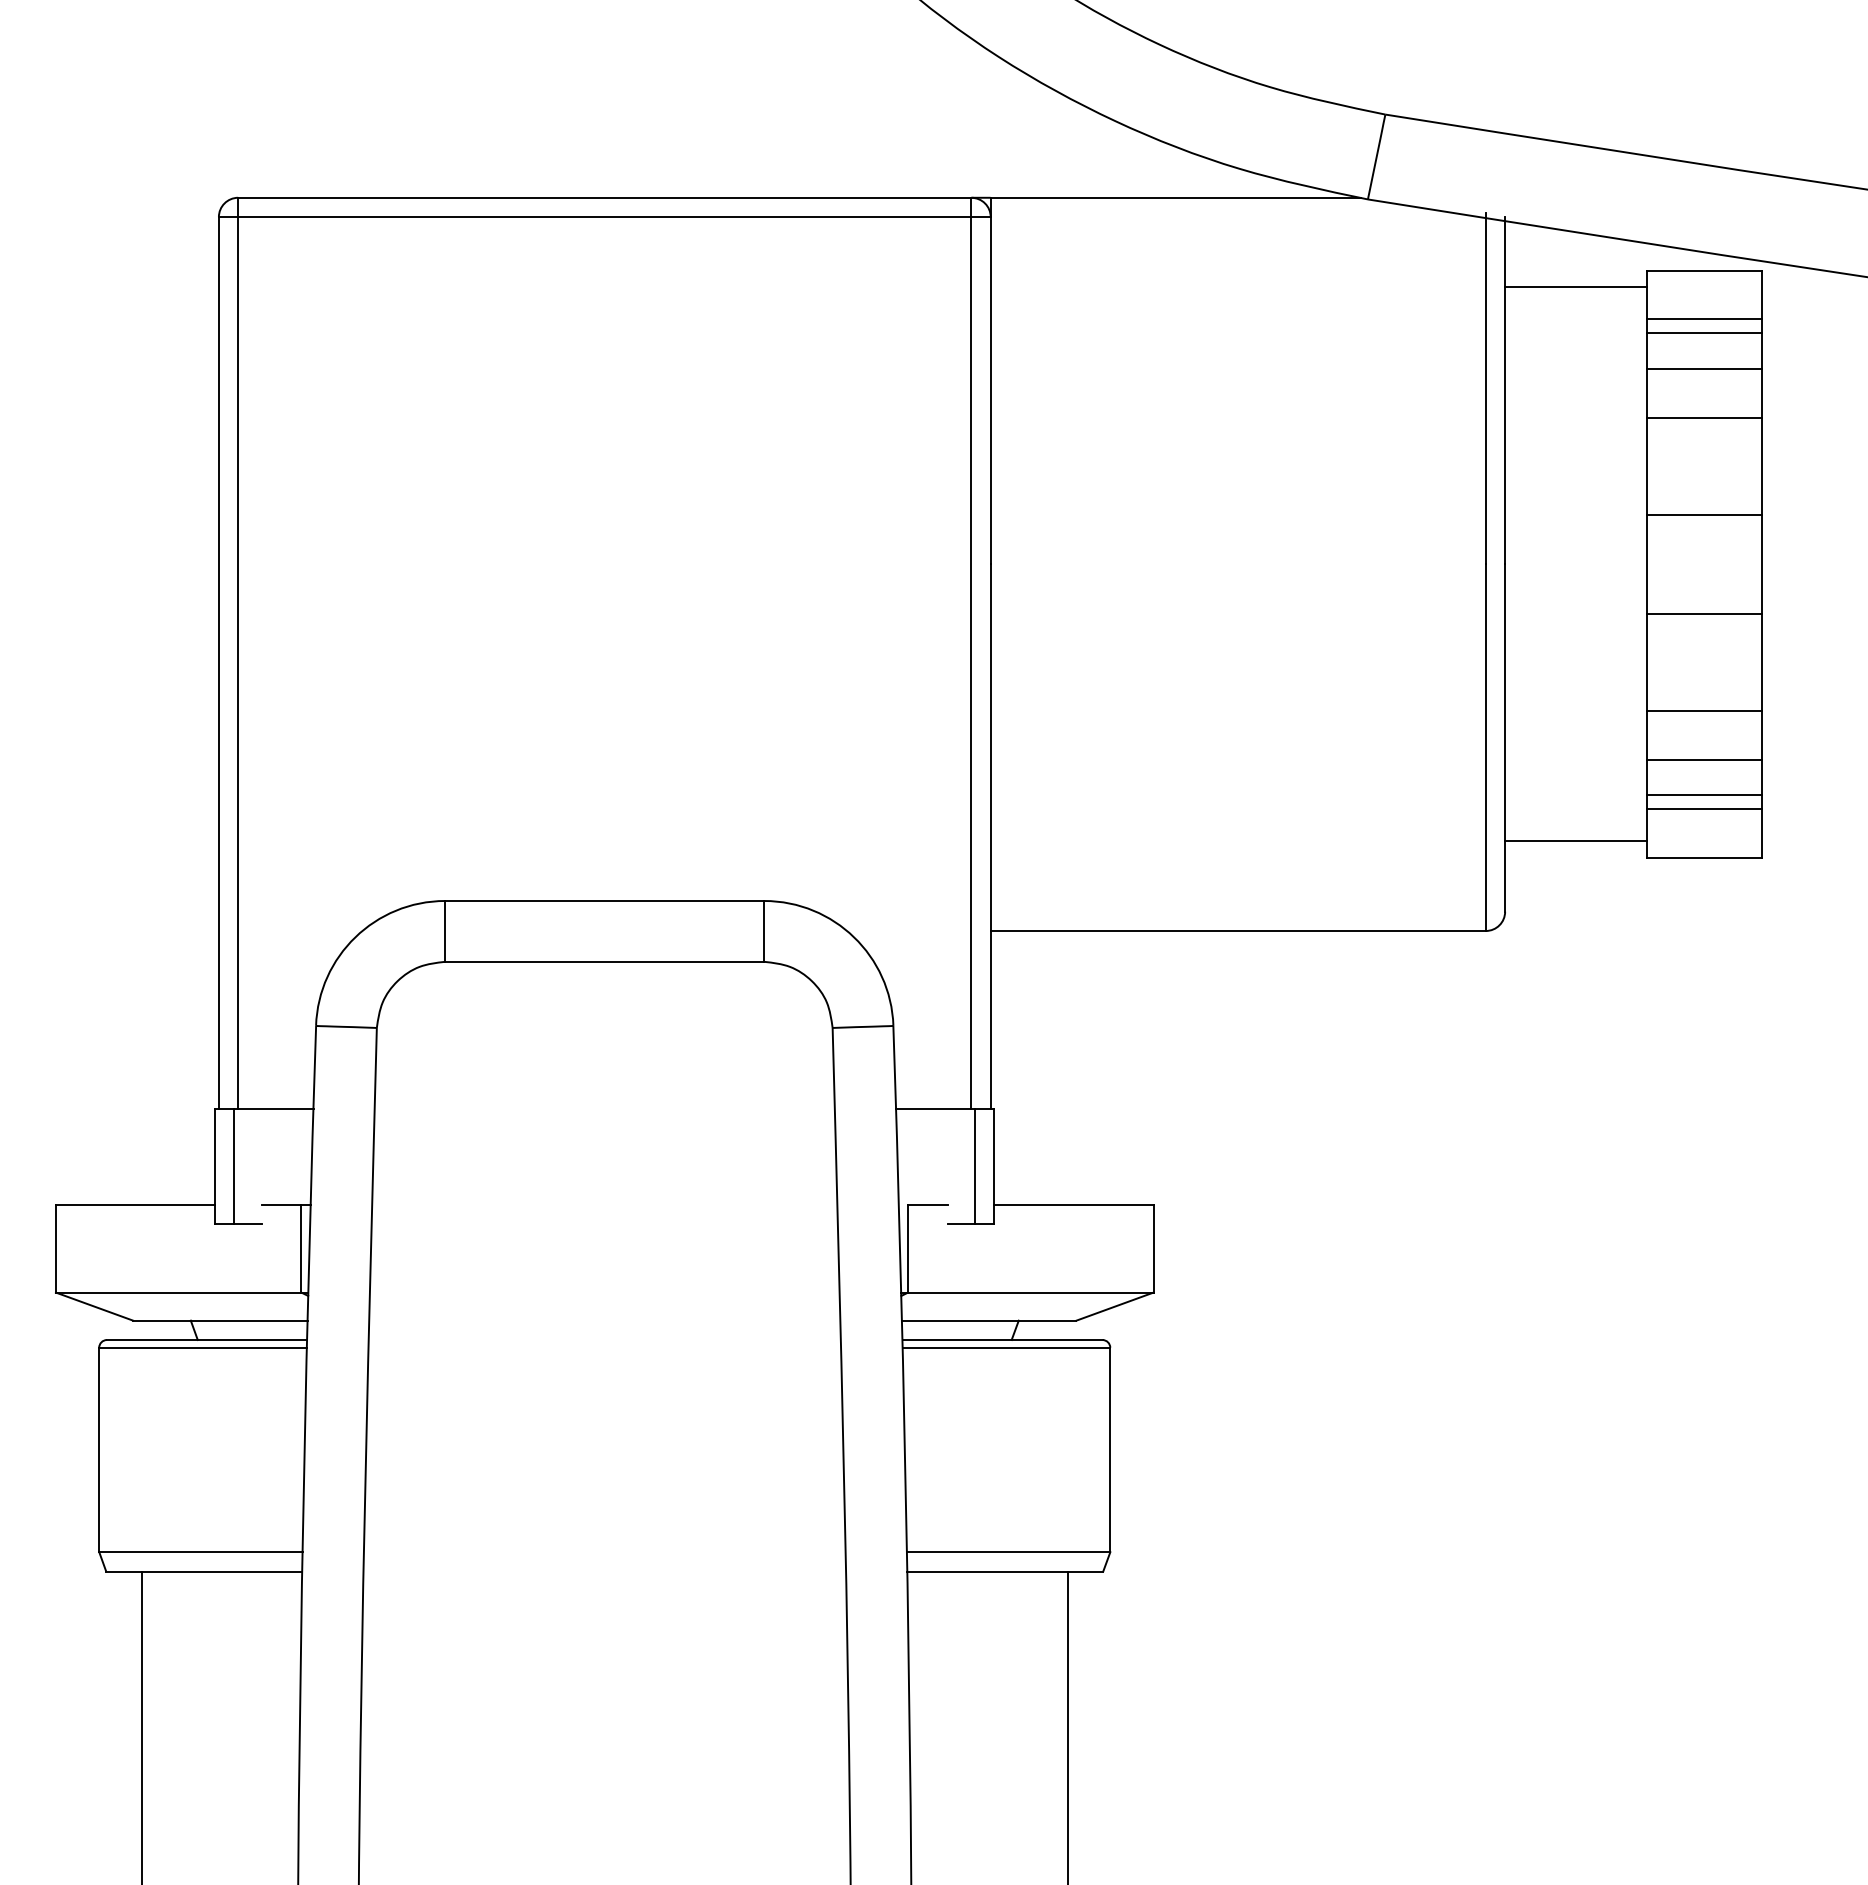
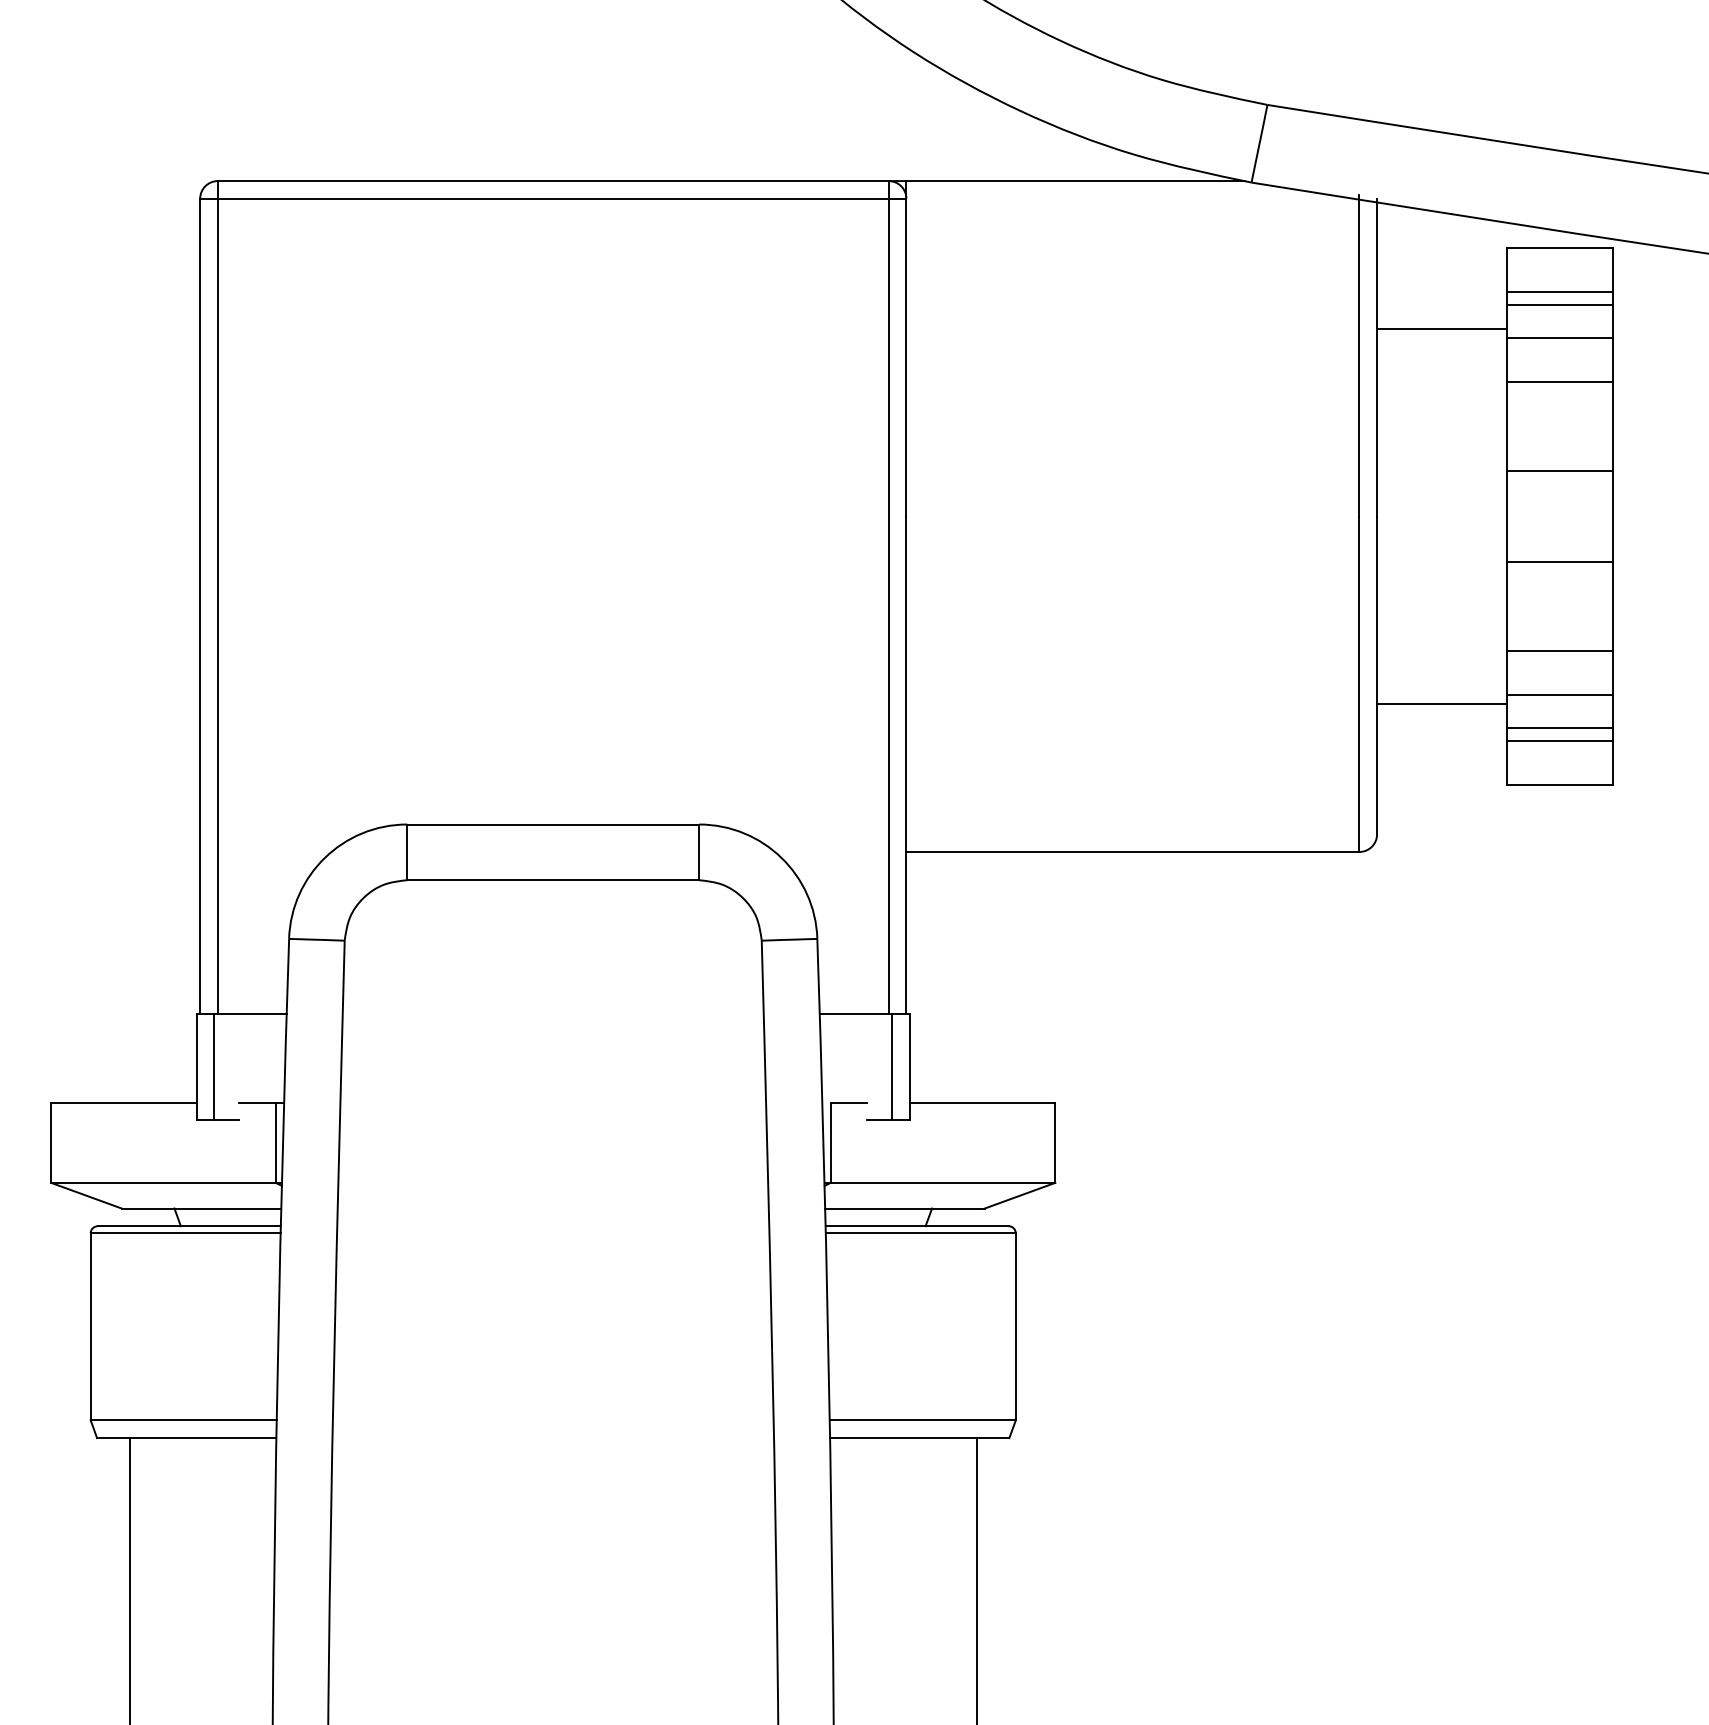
line: (1575, 286) -> (1441, 329), moved
line: (1575, 840) -> (1441, 703), moved

